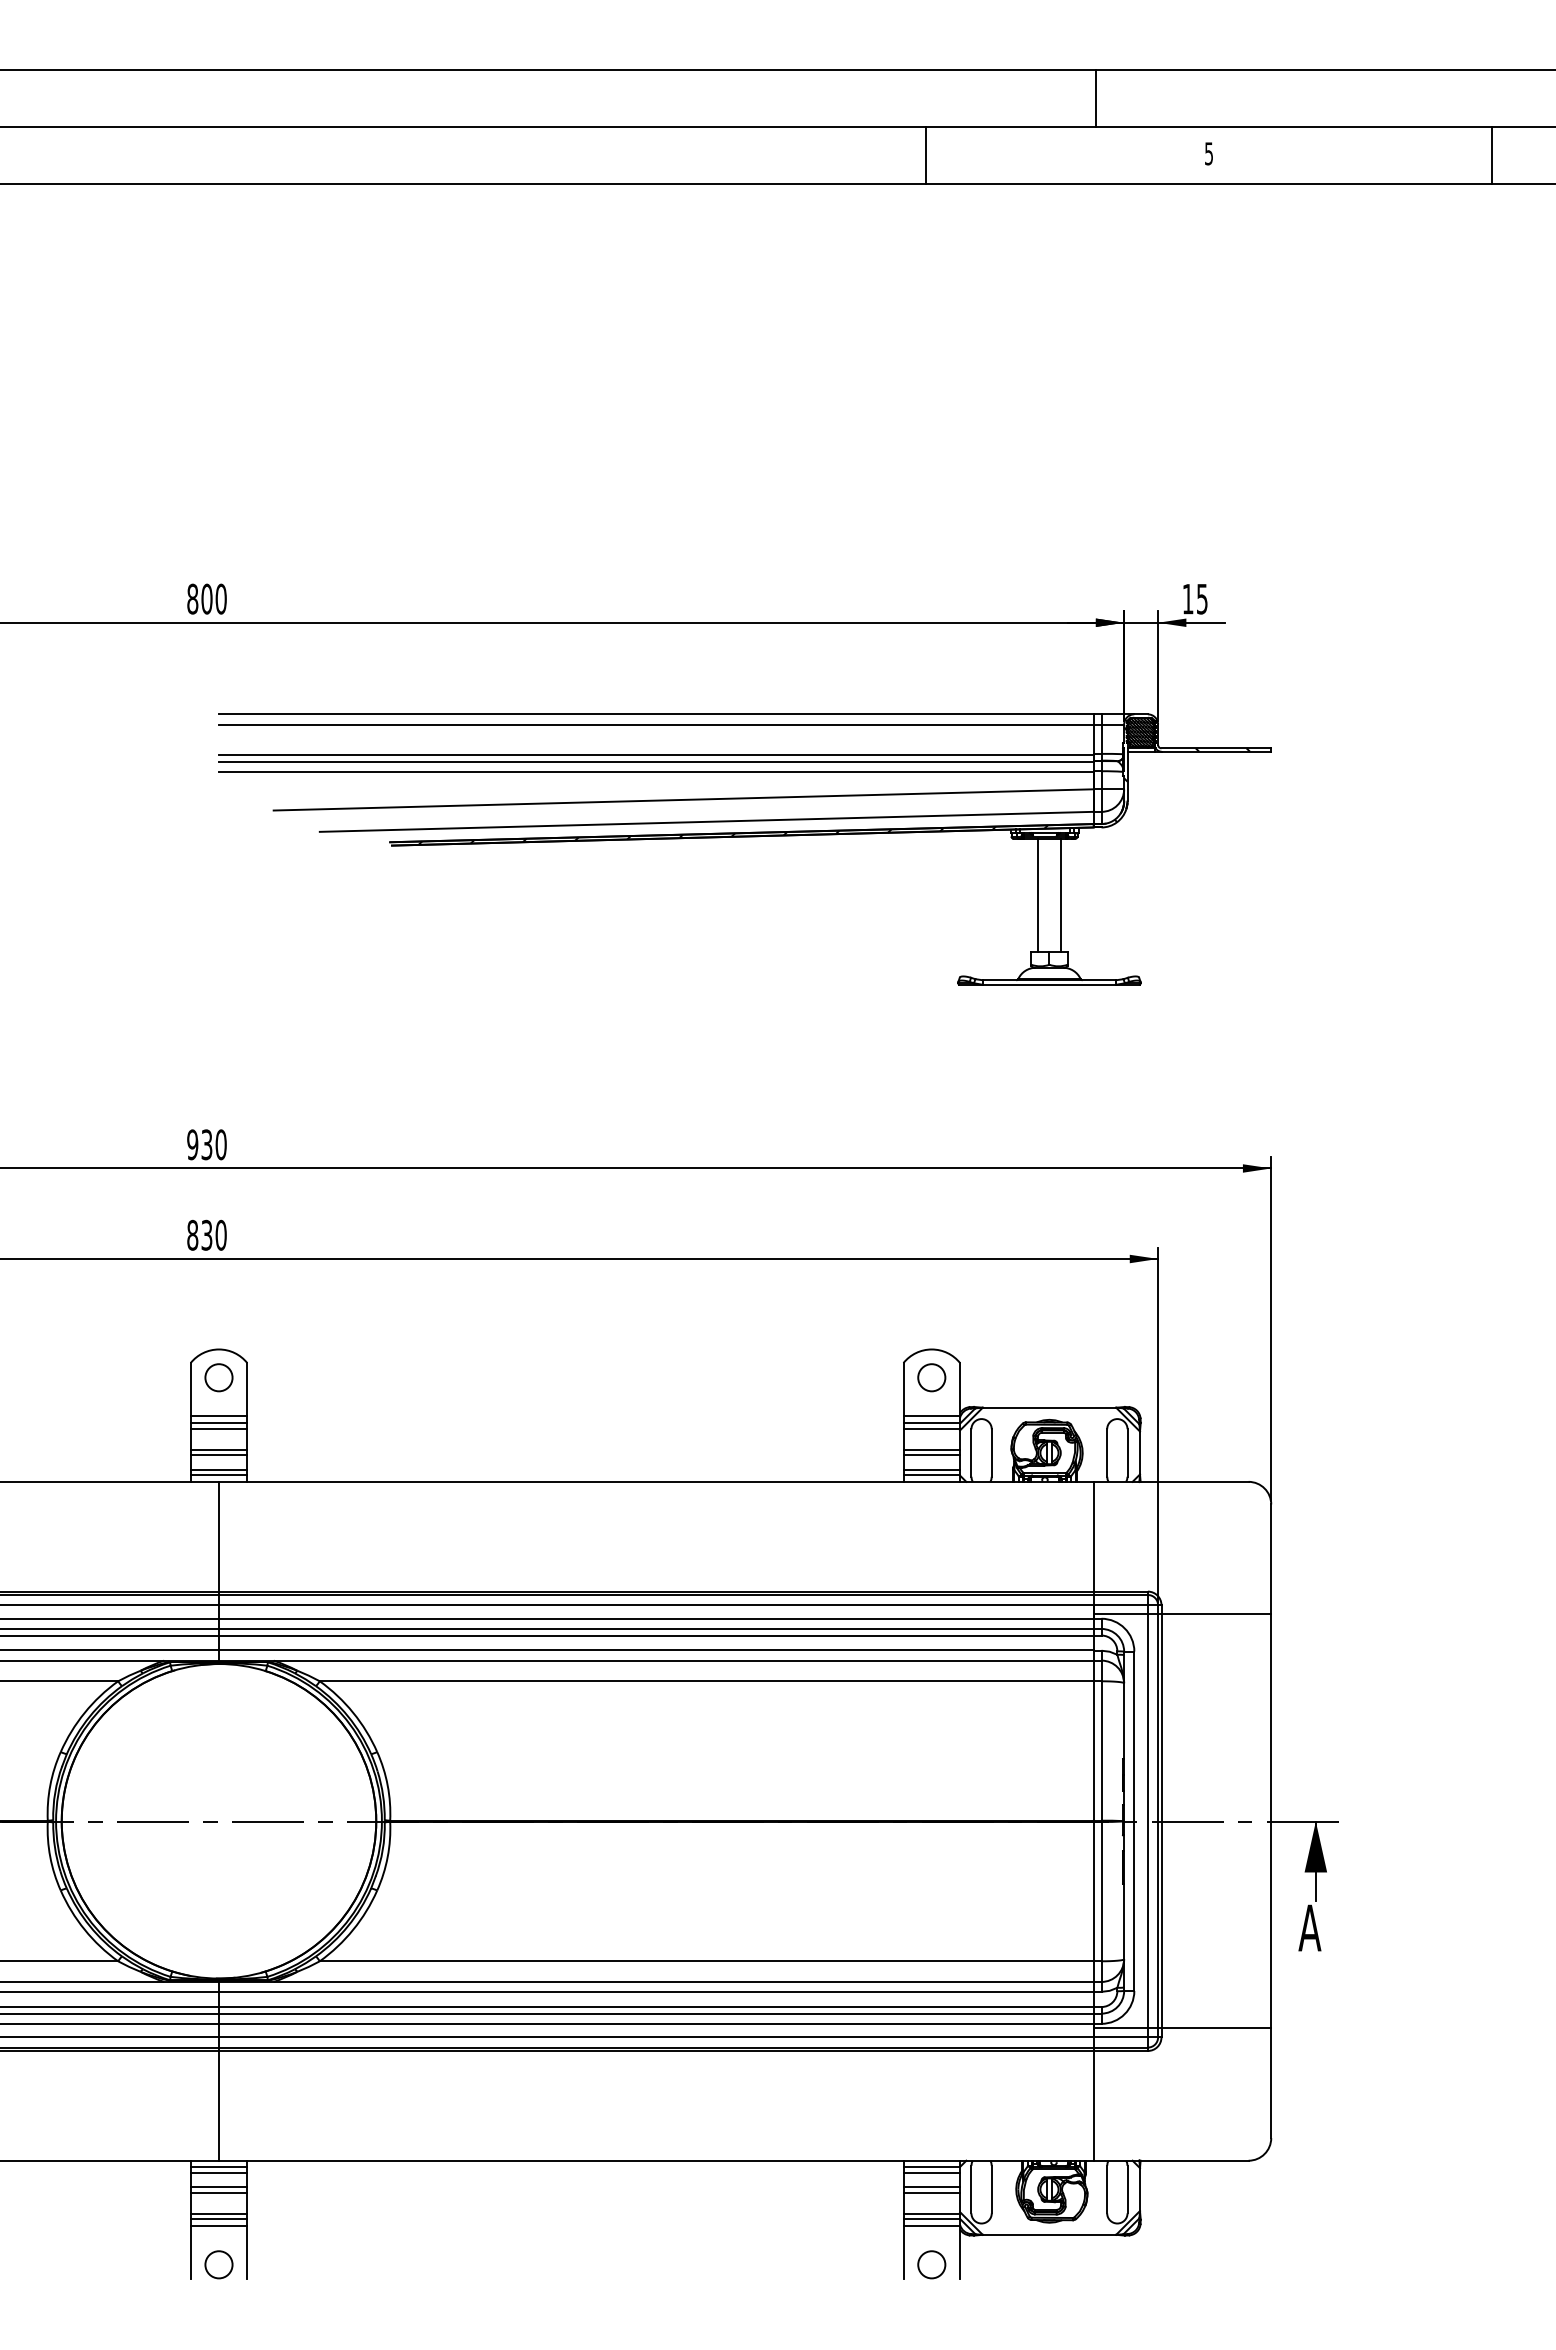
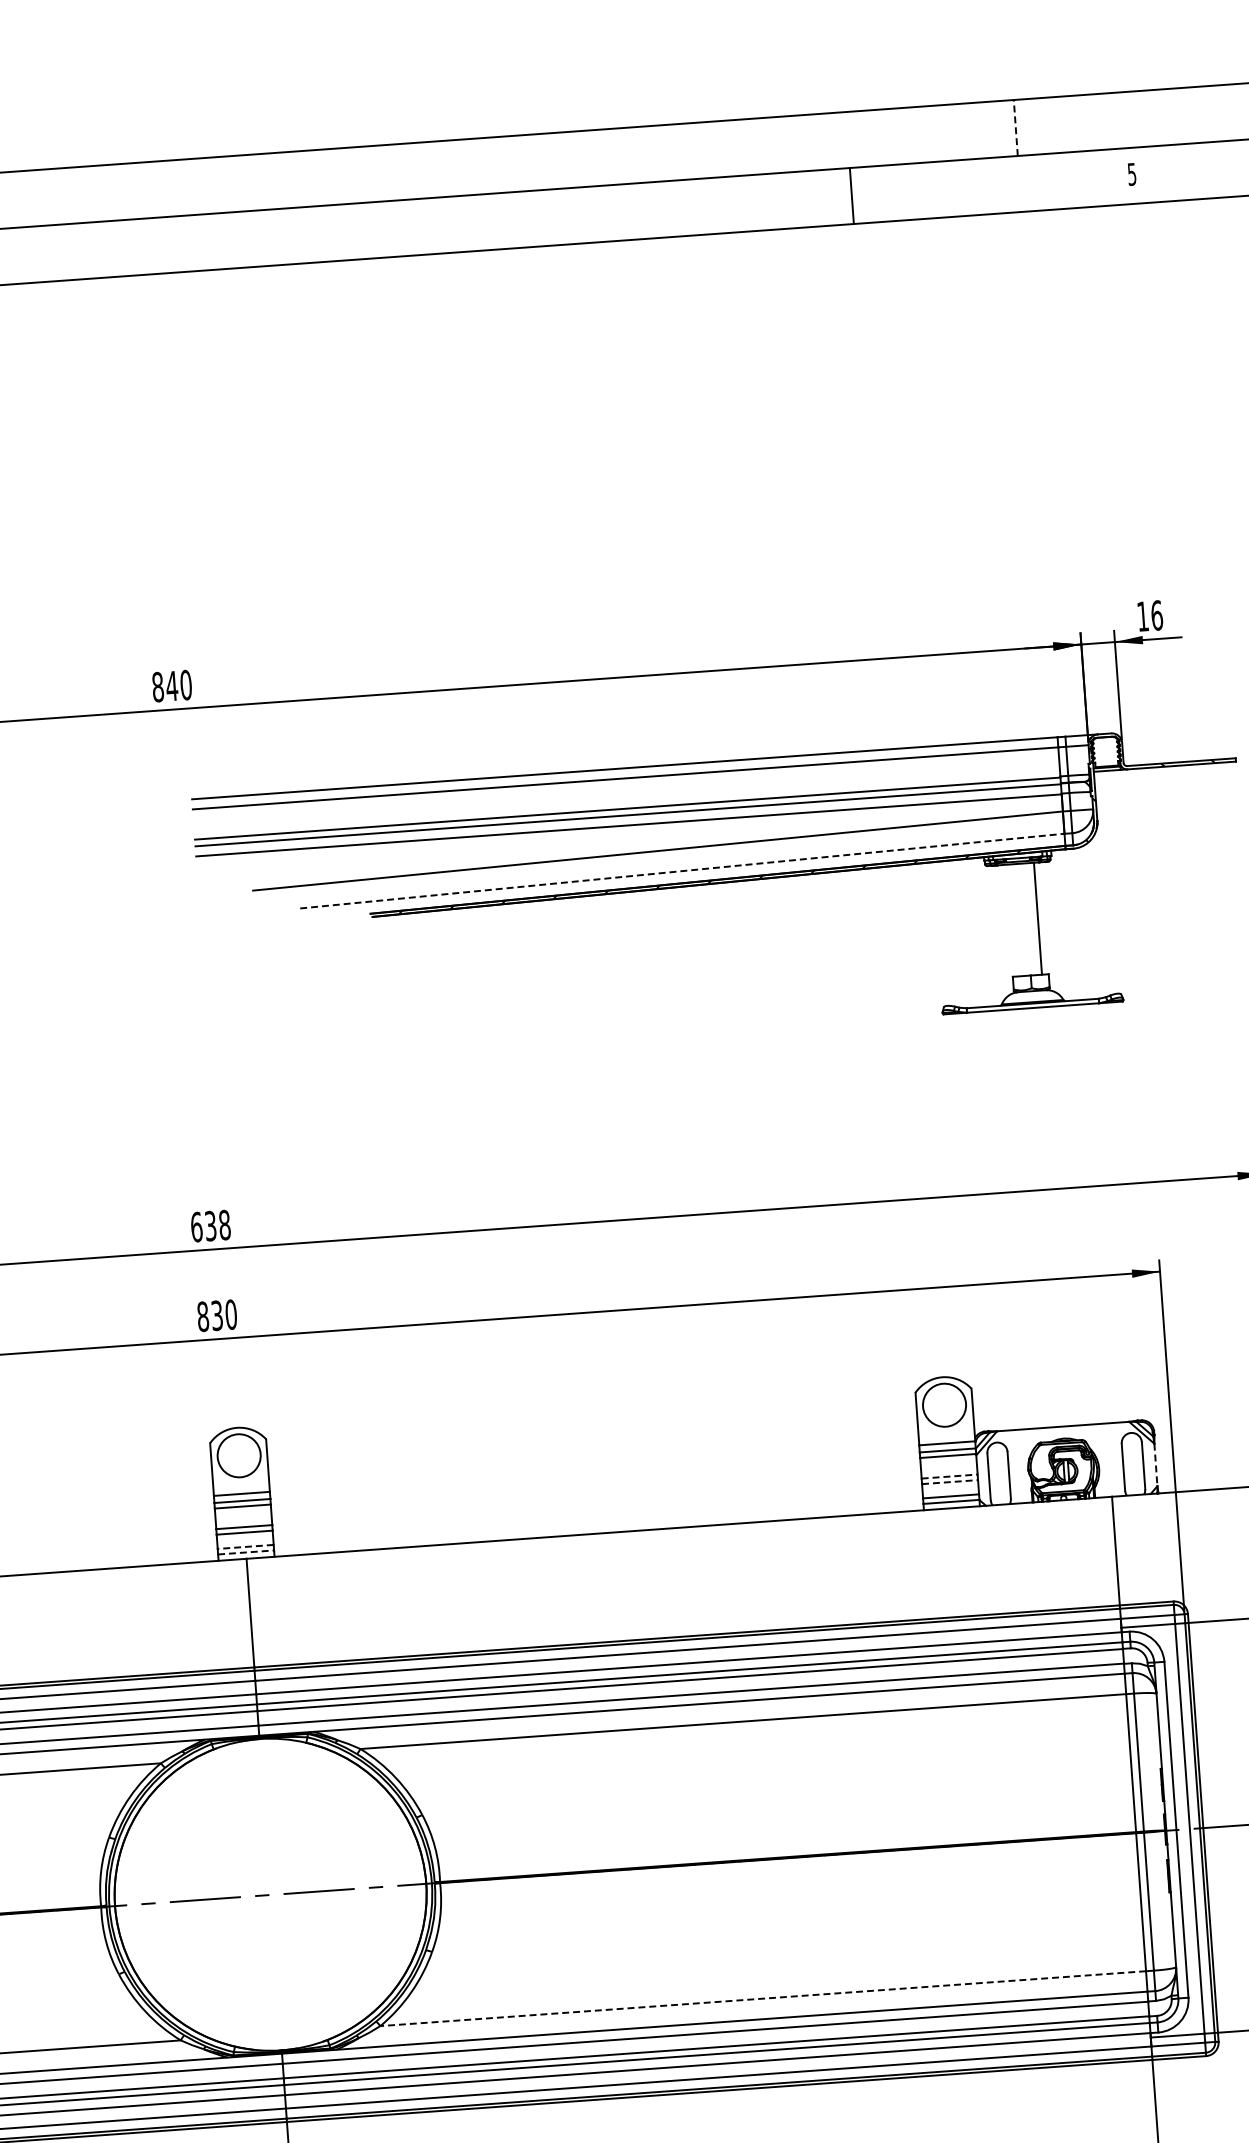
line: (1095, 98) -> (1015, 127), solid -> dashed
text: (206, 598) -> (171, 685), 800 -> 840
text: (1202, 598) -> (1157, 614), 15 -> 16
hatch: (1140, 732) -> (1105, 751), removed
line: (707, 821) -> (683, 870), solid -> dashed
line: (1038, 894) -> (1015, 919), removed
text: (206, 1144) -> (210, 1225), 930 -> 638
circle: (218, 1377) -> (238, 1455), size x1.6
circle: (931, 1377) -> (944, 1405), size x1.6
line: (932, 1449) -> (950, 1476), solid -> dashed
line: (1139, 1453) -> (1155, 1465), solid -> dashed
line: (932, 1455) -> (950, 1482), solid -> dashed
line: (218, 1469) -> (245, 1546), solid -> dashed
line: (219, 1475) -> (246, 1552), solid -> dashed
line: (706, 1961) -> (763, 1998), solid -> dashed

